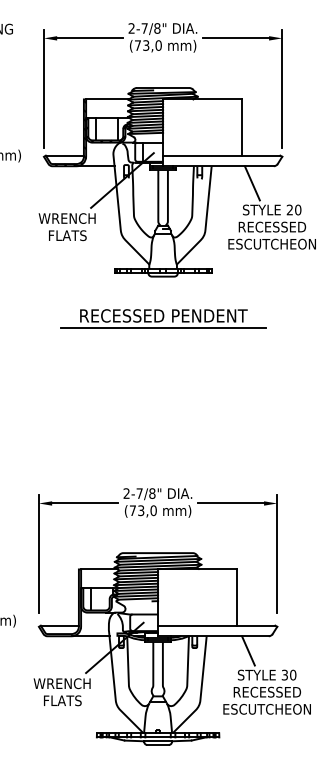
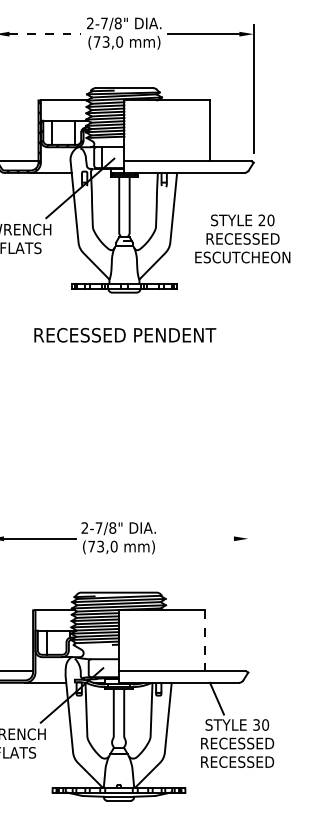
line: (90, 38) -> (45, 34), solid -> dashed
line: (251, 183) -> (220, 191), removed
line: (162, 328) -> (123, 348), removed
line: (230, 503) -> (197, 538), removed
line: (277, 553) -> (248, 593), removed
line: (237, 598) -> (205, 641), solid -> dashed
text: (266, 708) -> (236, 761), ESCUTCHEON -> RECESSED

